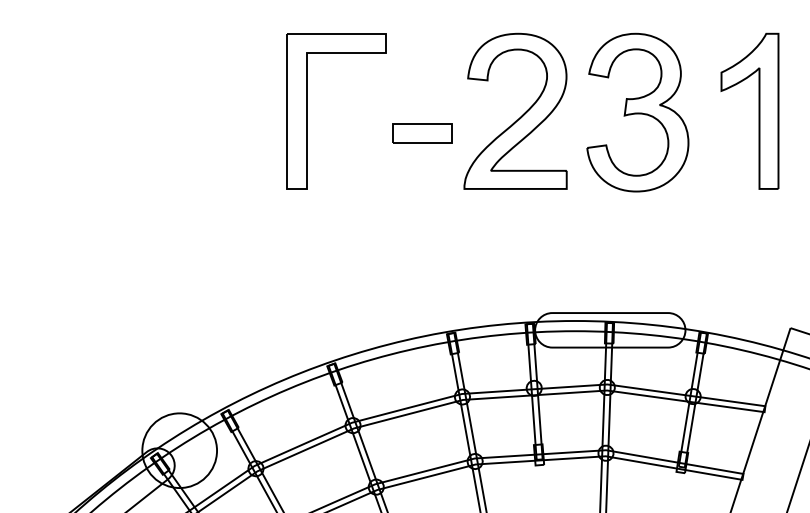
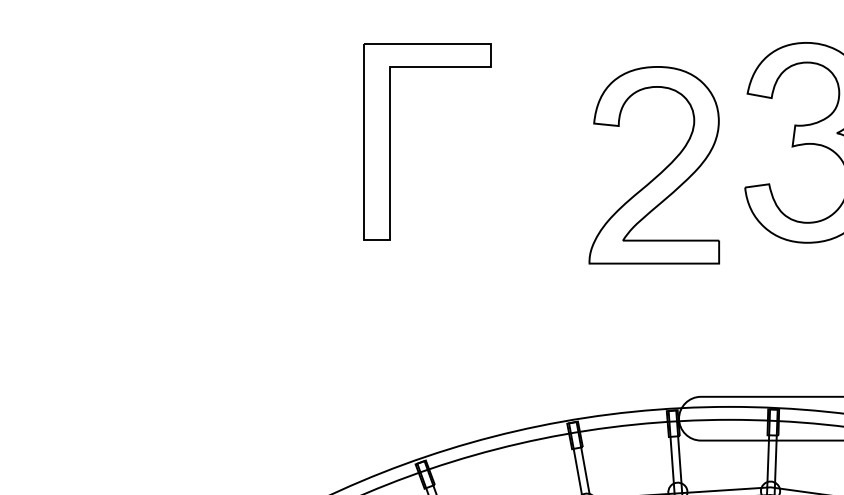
part: (521, 115) -> (661, 170), moved
part: (422, 133) -> (536, 169), removed

